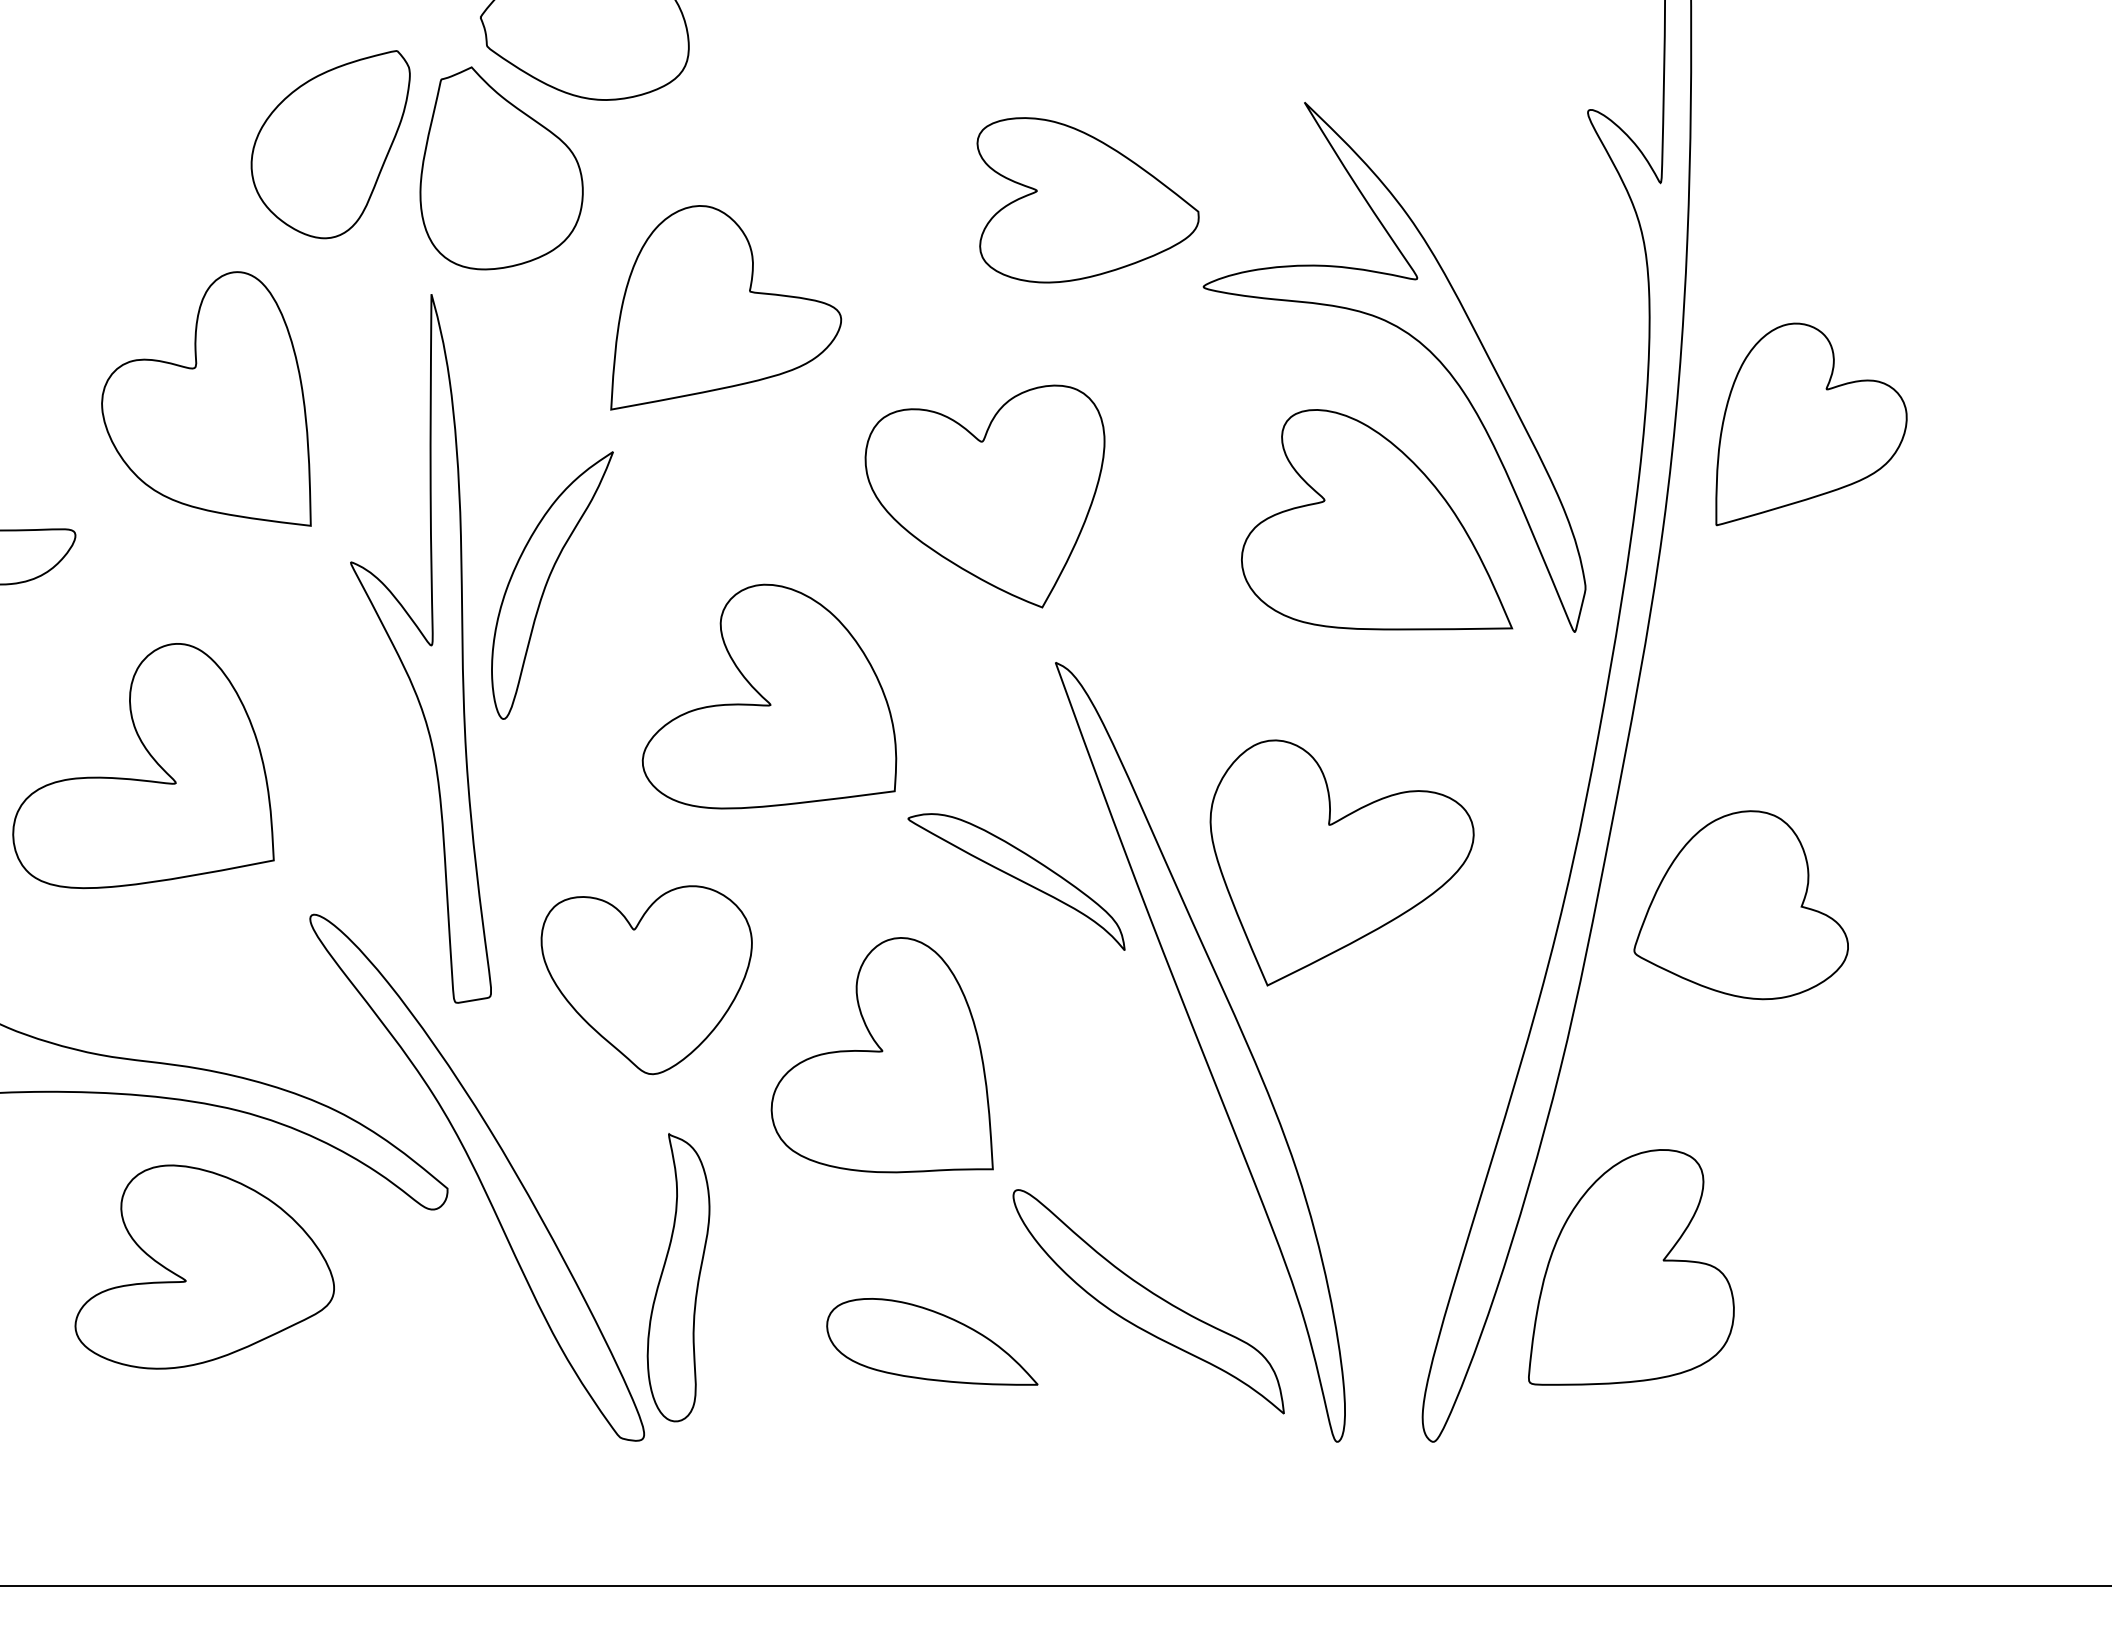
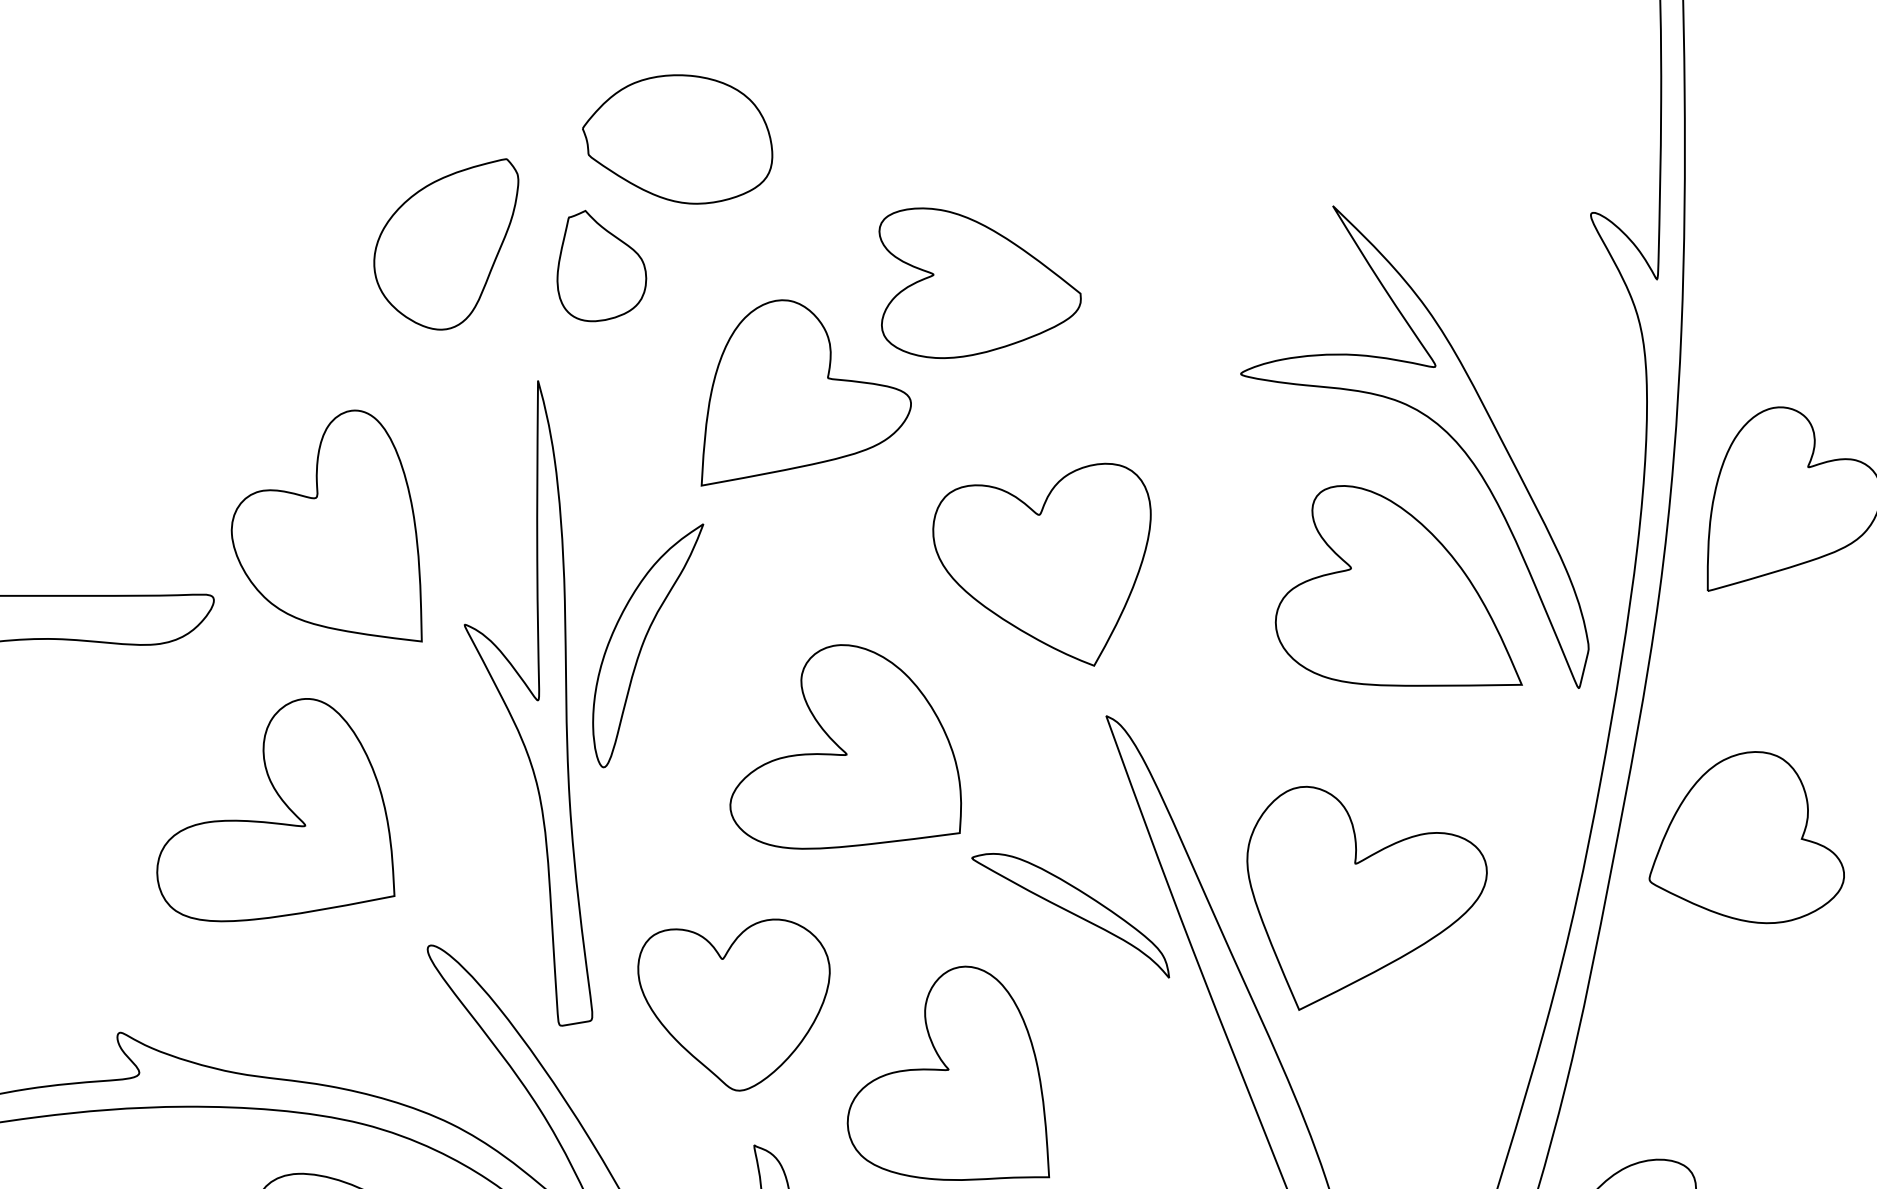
part: (501, 168) -> (601, 266), size x0.6
part: (1087, 200) -> (979, 283), moved
part: (206, 398) -> (326, 525), moved
part: (1740, 905) -> (1746, 837), moved

